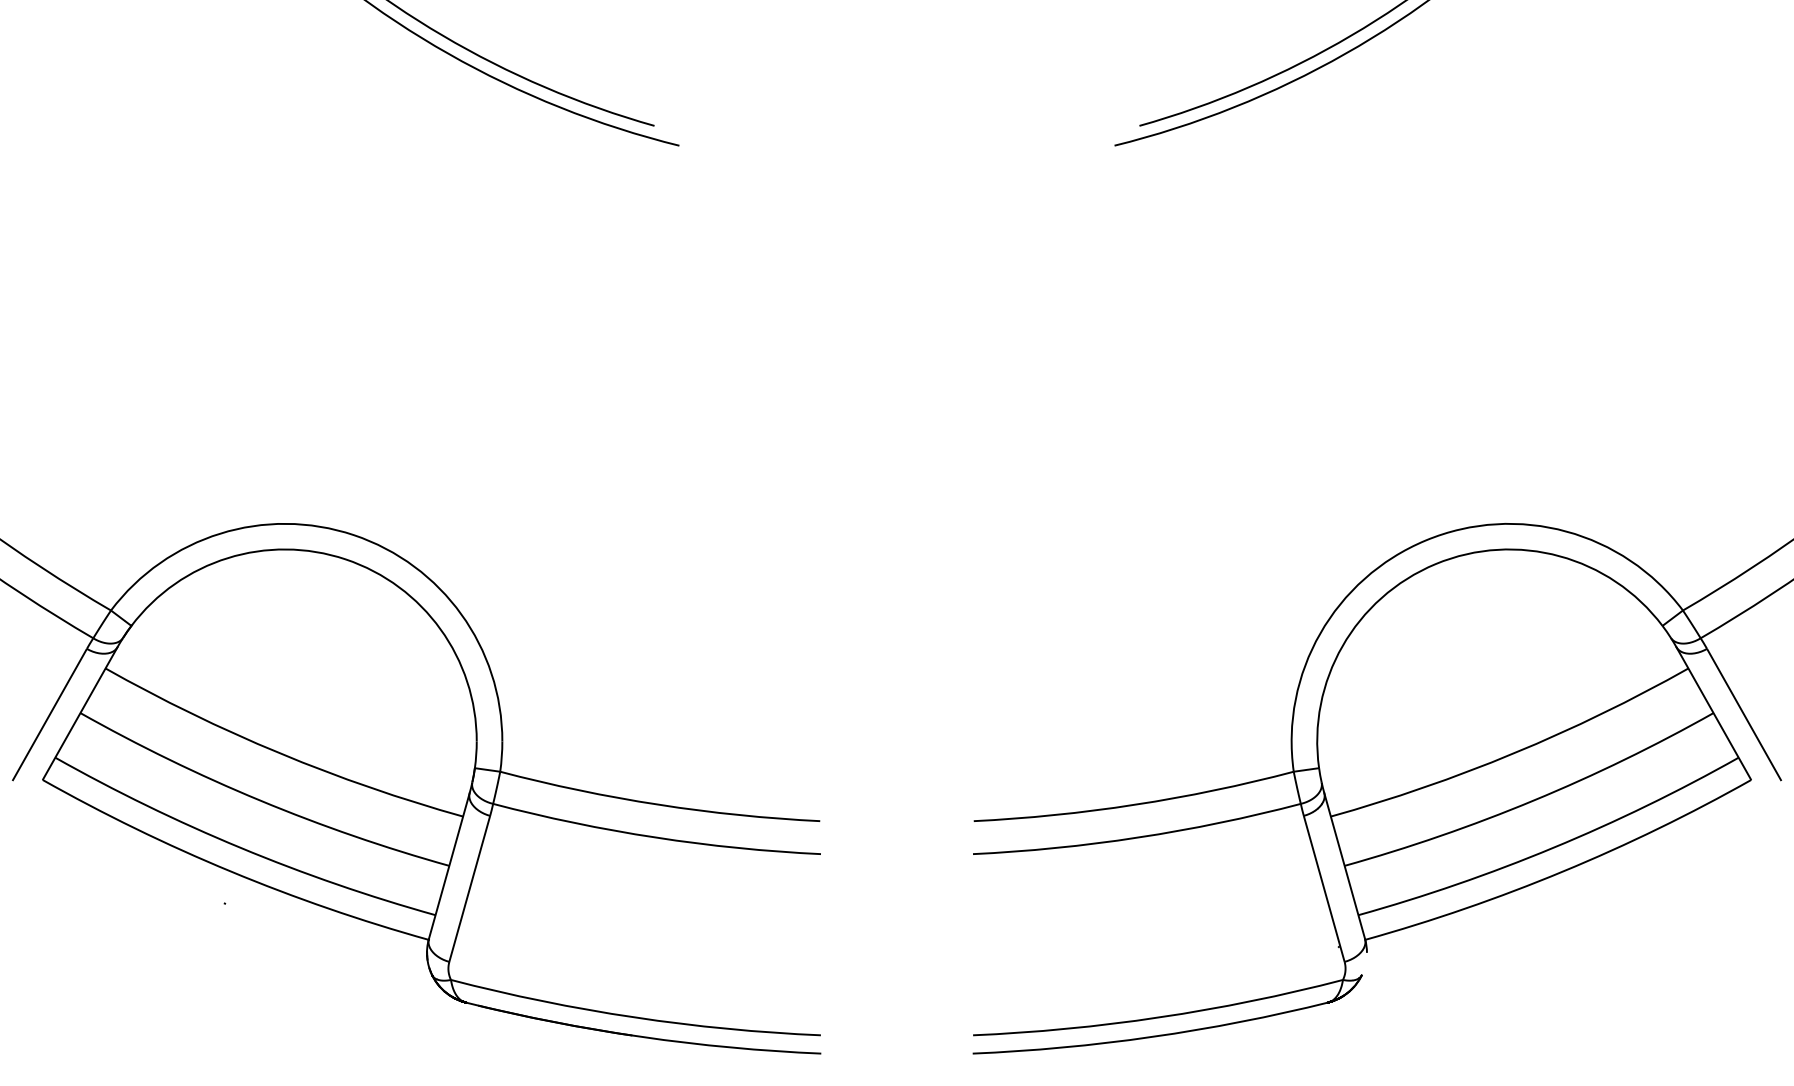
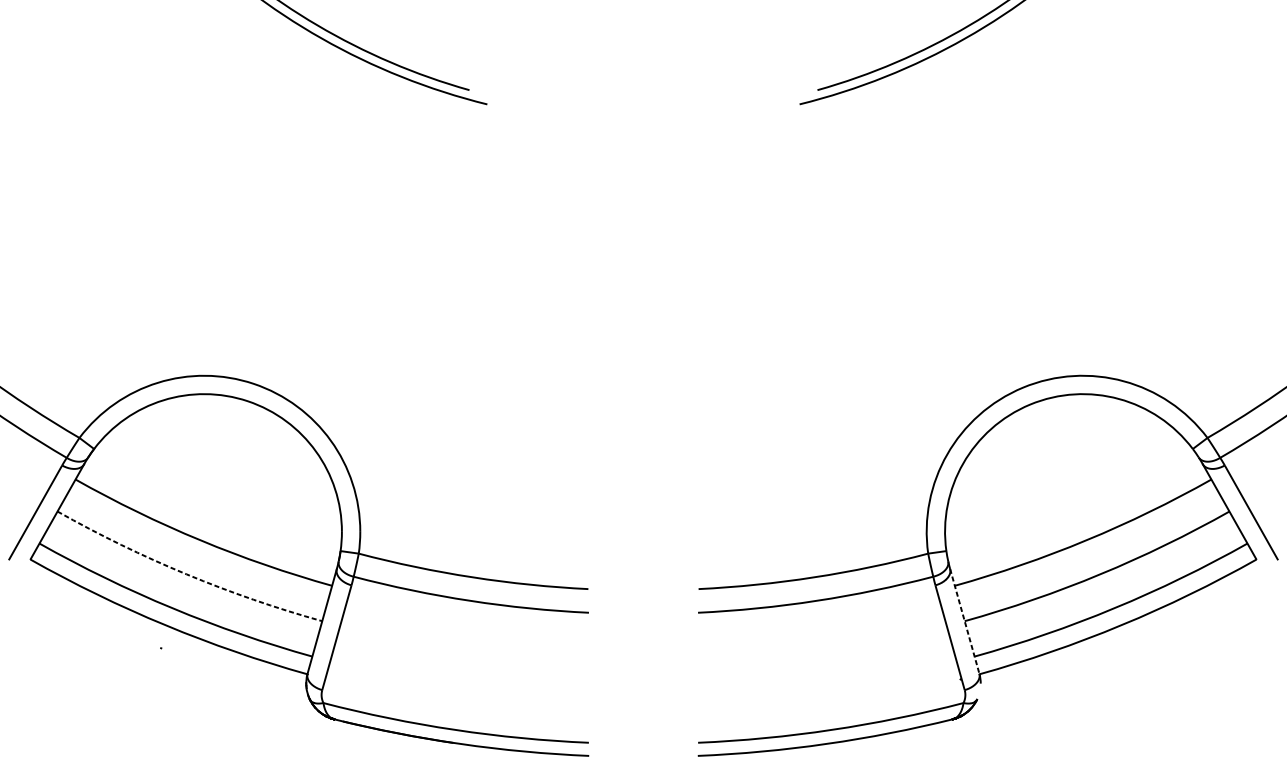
arc: (260, 800) -> (186, 574), solid -> dashed
line: (1344, 866) -> (964, 621), solid -> dashed

